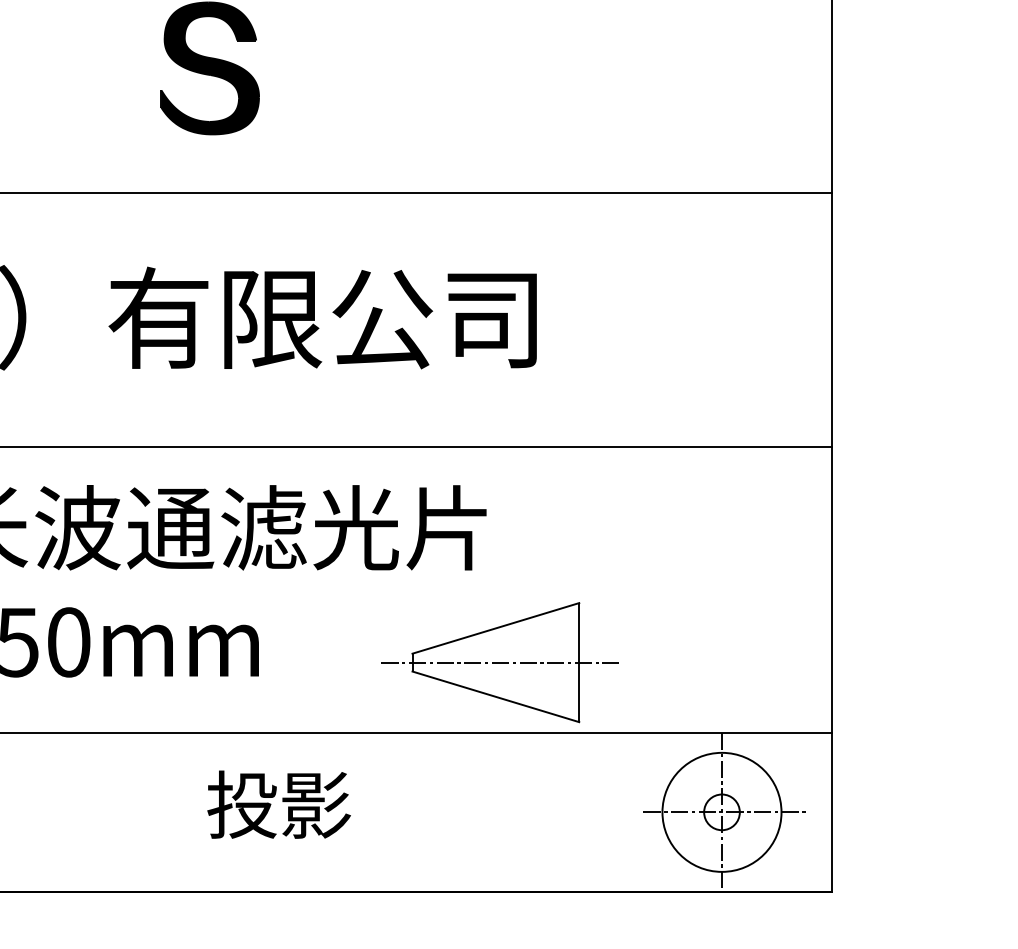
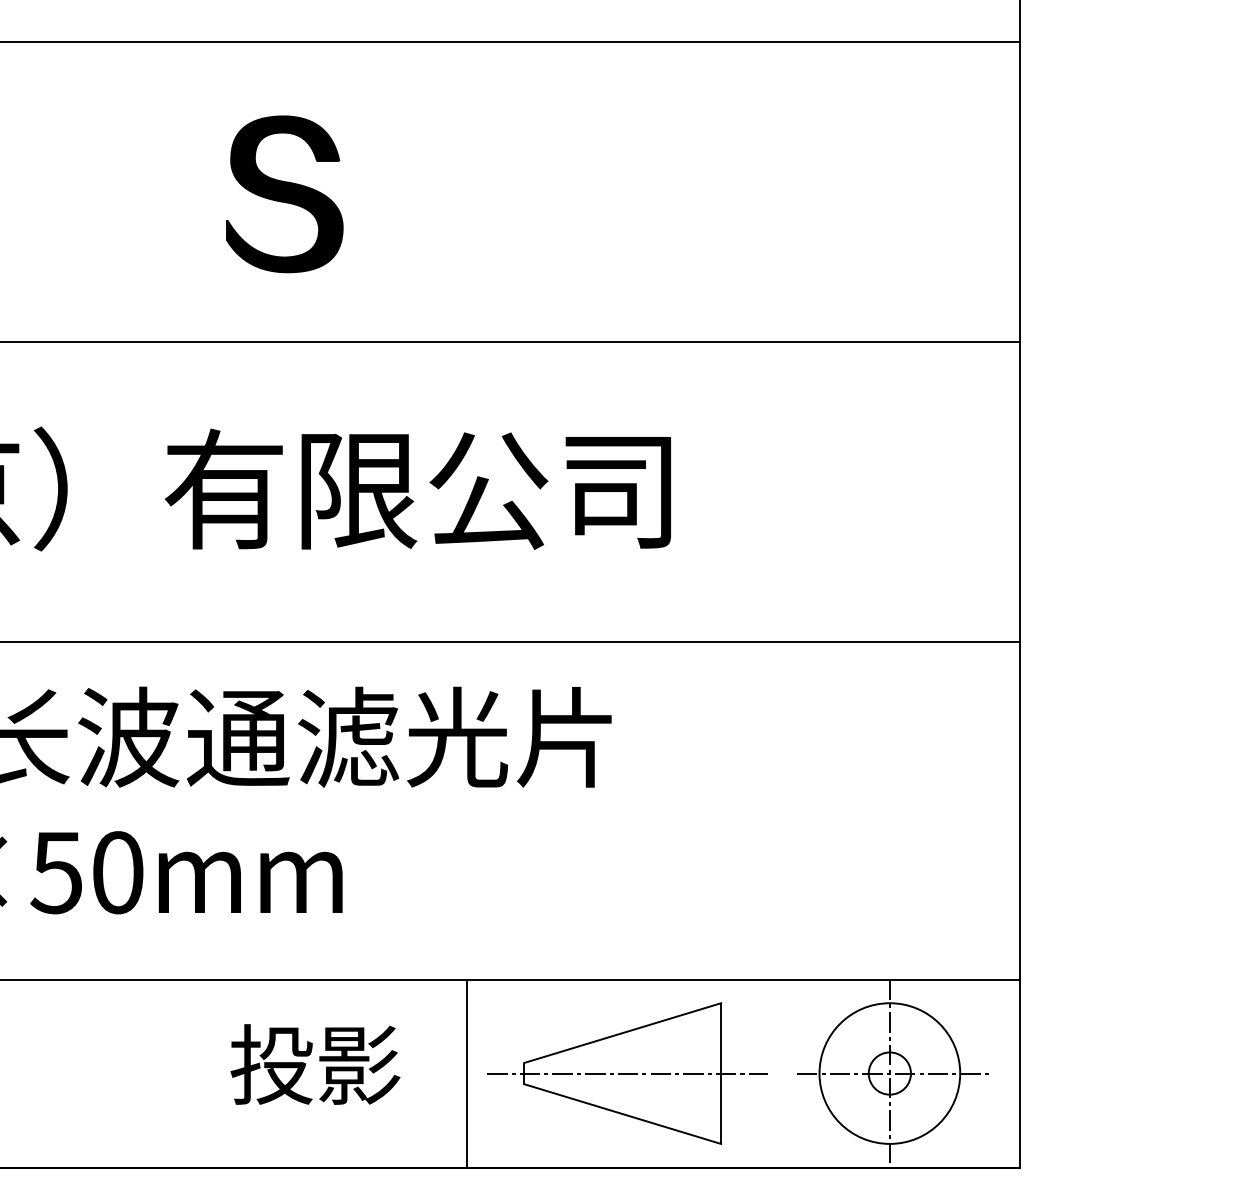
part: (500, 662) -> (627, 1073), moved
text: (279, 804) -> (315, 1064), moved
line: (364, 812) -> (467, 1073), added

